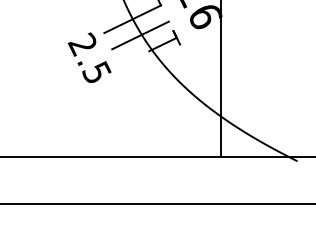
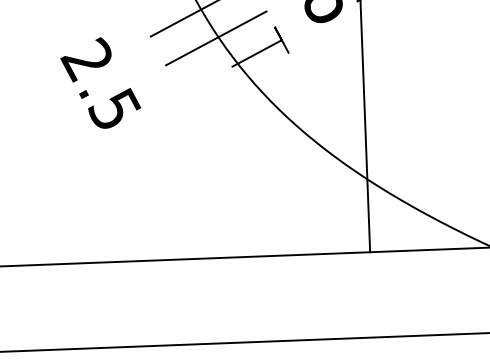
text: (89, 57) -> (100, 82), moved

